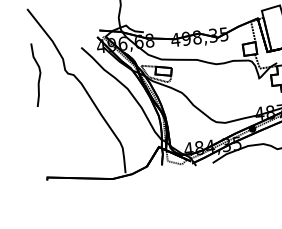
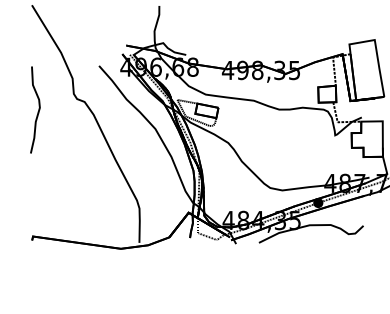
part: (37, 74) -> (35, 109), moved

